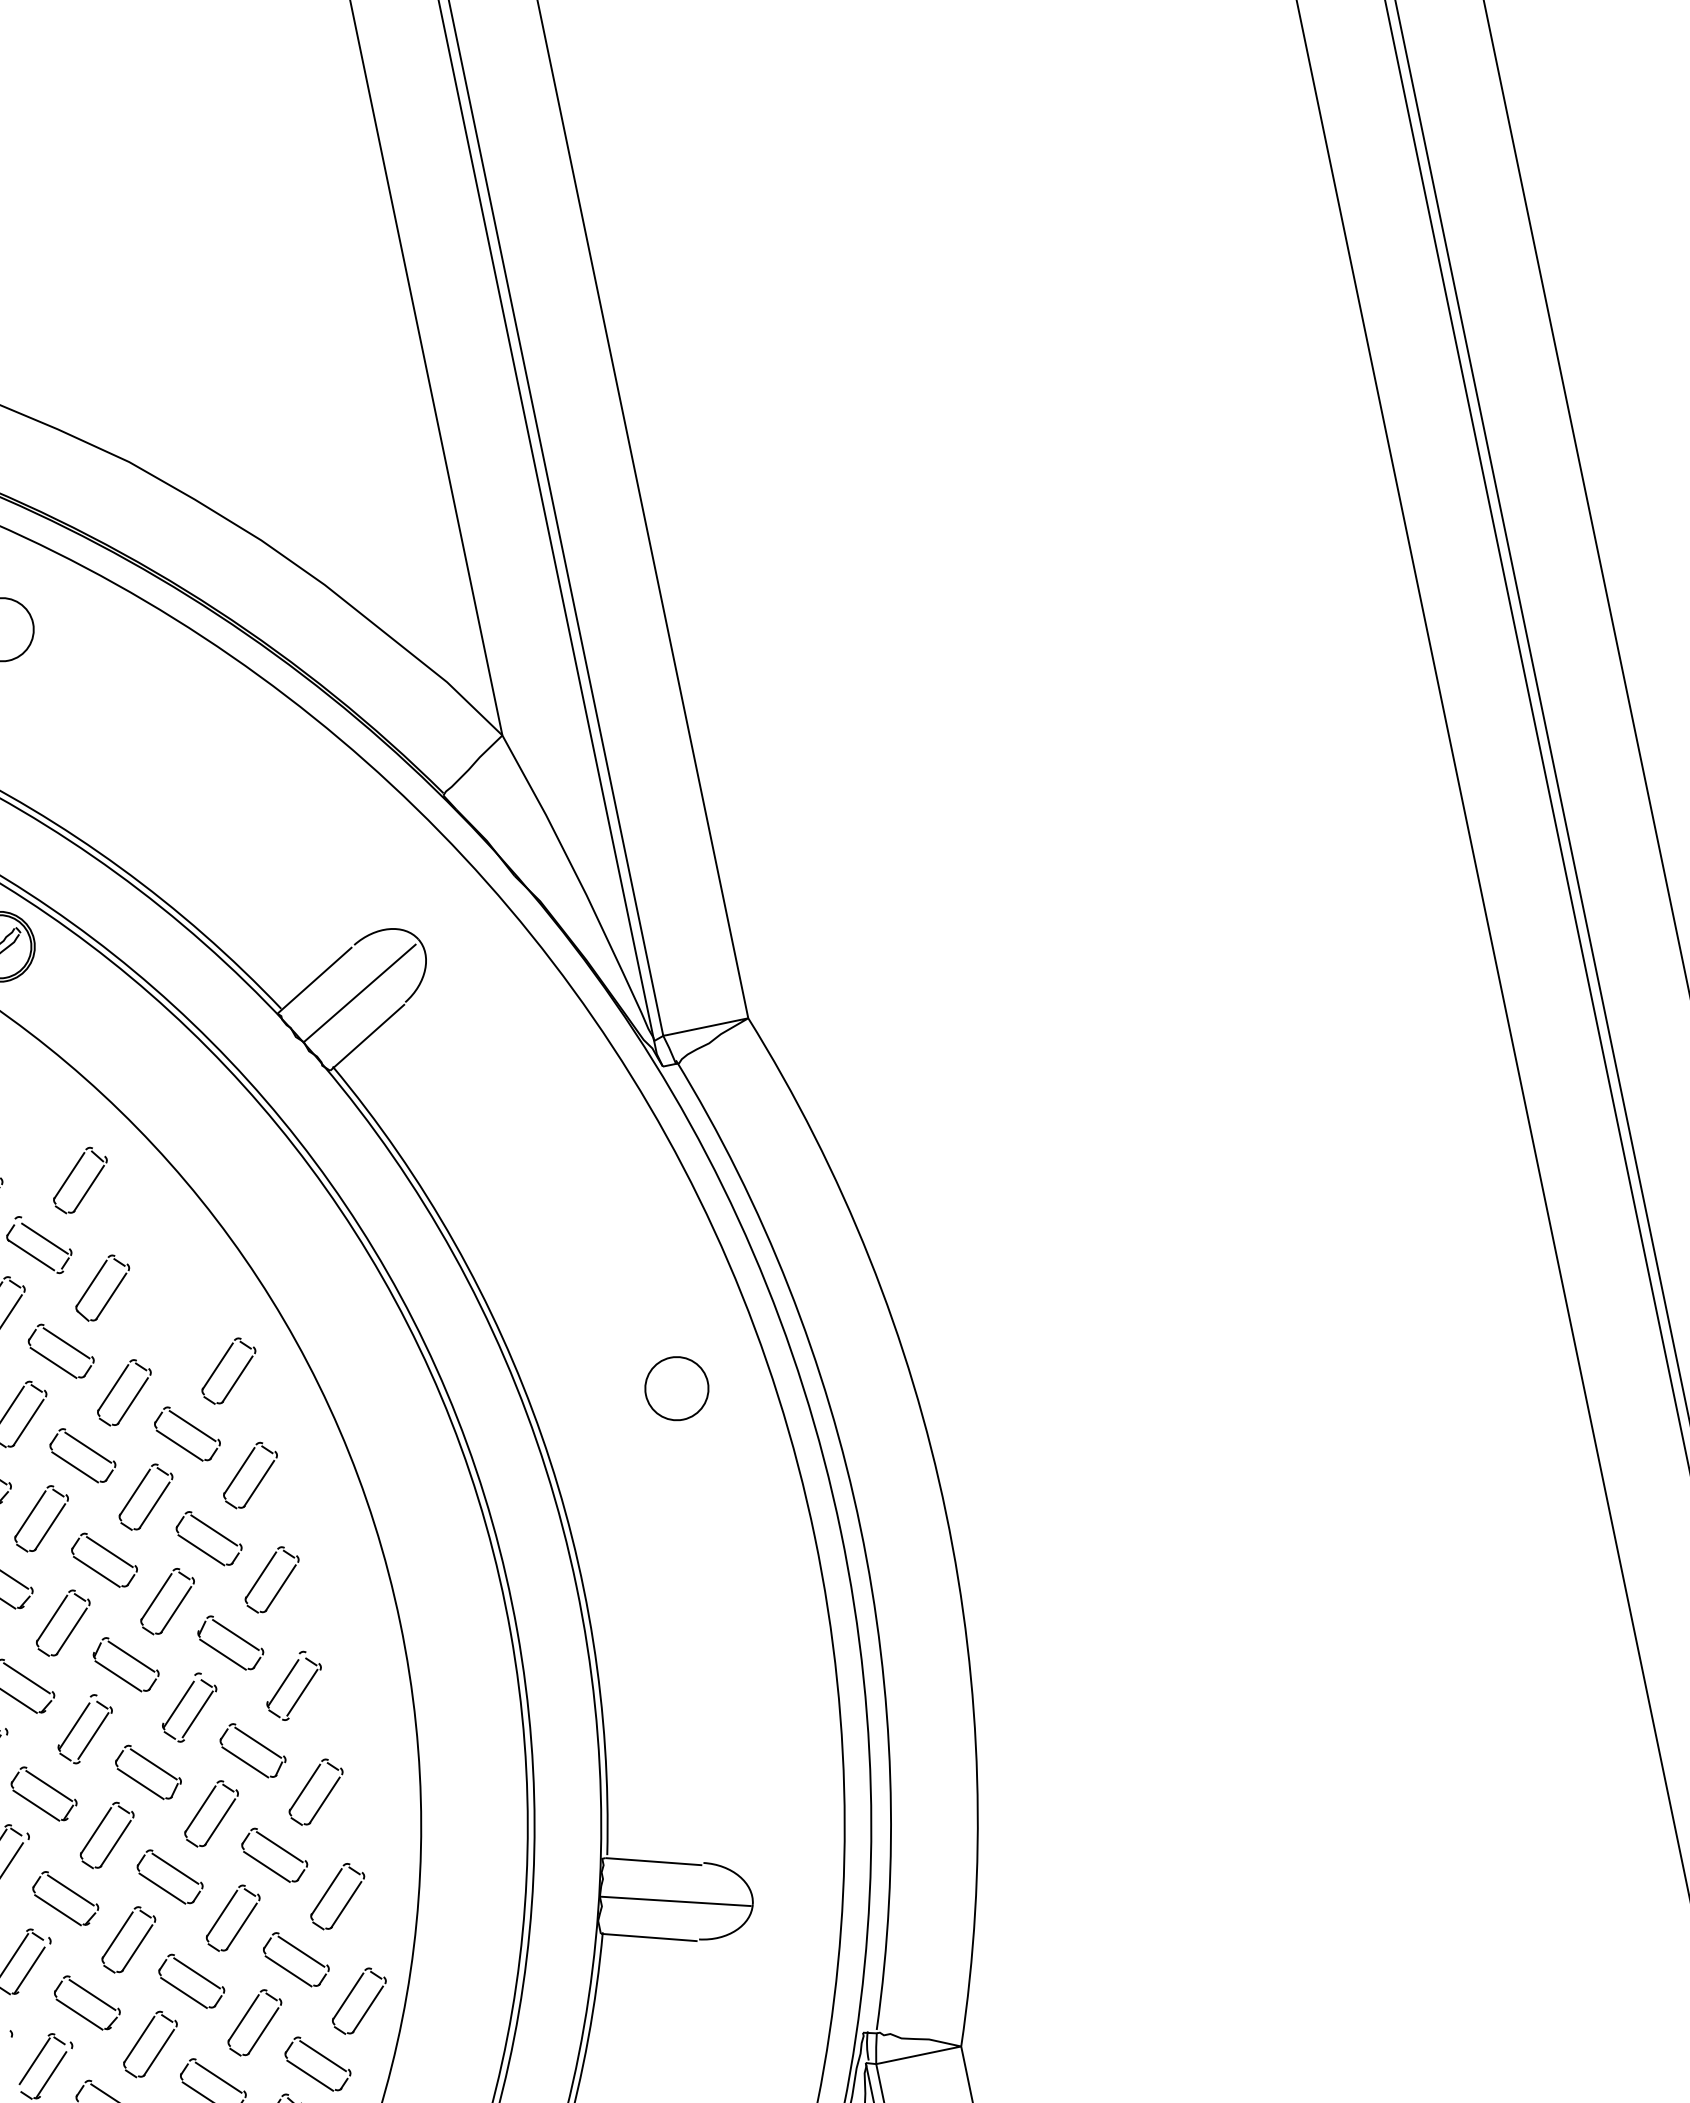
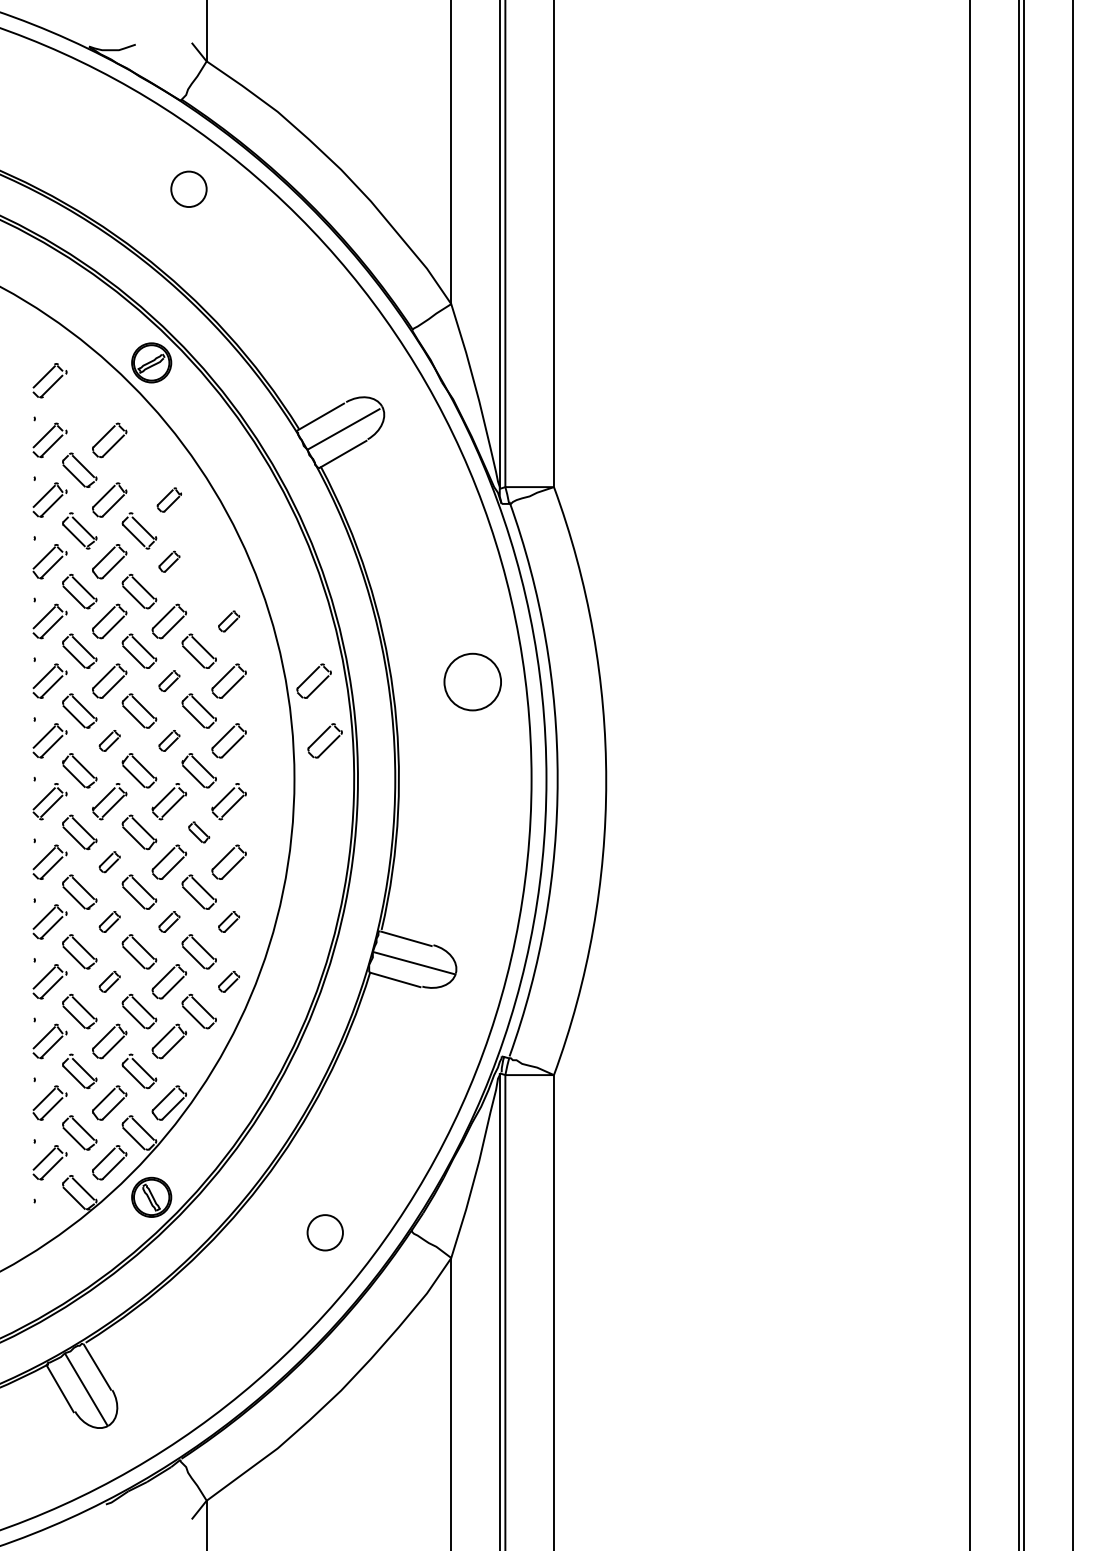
part: (80, 1179) -> (169, 499), size x0.7
part: (102, 1287) -> (169, 561), size x0.6
part: (227, 1371) -> (228, 621), size x0.6
circle: (676, 1387) -> (472, 681), size x1.6
part: (397, 1443) -> (313, 680), added
part: (145, 1495) -> (169, 680), size x0.6
part: (438, 1544) -> (324, 740), added
part: (167, 1600) -> (169, 740), size x0.6
part: (62, 1622) -> (109, 740), size x0.6
part: (251, 1750) -> (198, 832), size x0.6
part: (106, 1833) -> (109, 861), size x0.6
part: (336, 1895) -> (228, 921), size x0.6
part: (233, 1917) -> (169, 921), size x0.6
part: (128, 1938) -> (109, 921), size x0.6
part: (358, 2000) -> (228, 981), size x0.6
part: (150, 2043) -> (109, 981), size x0.6

